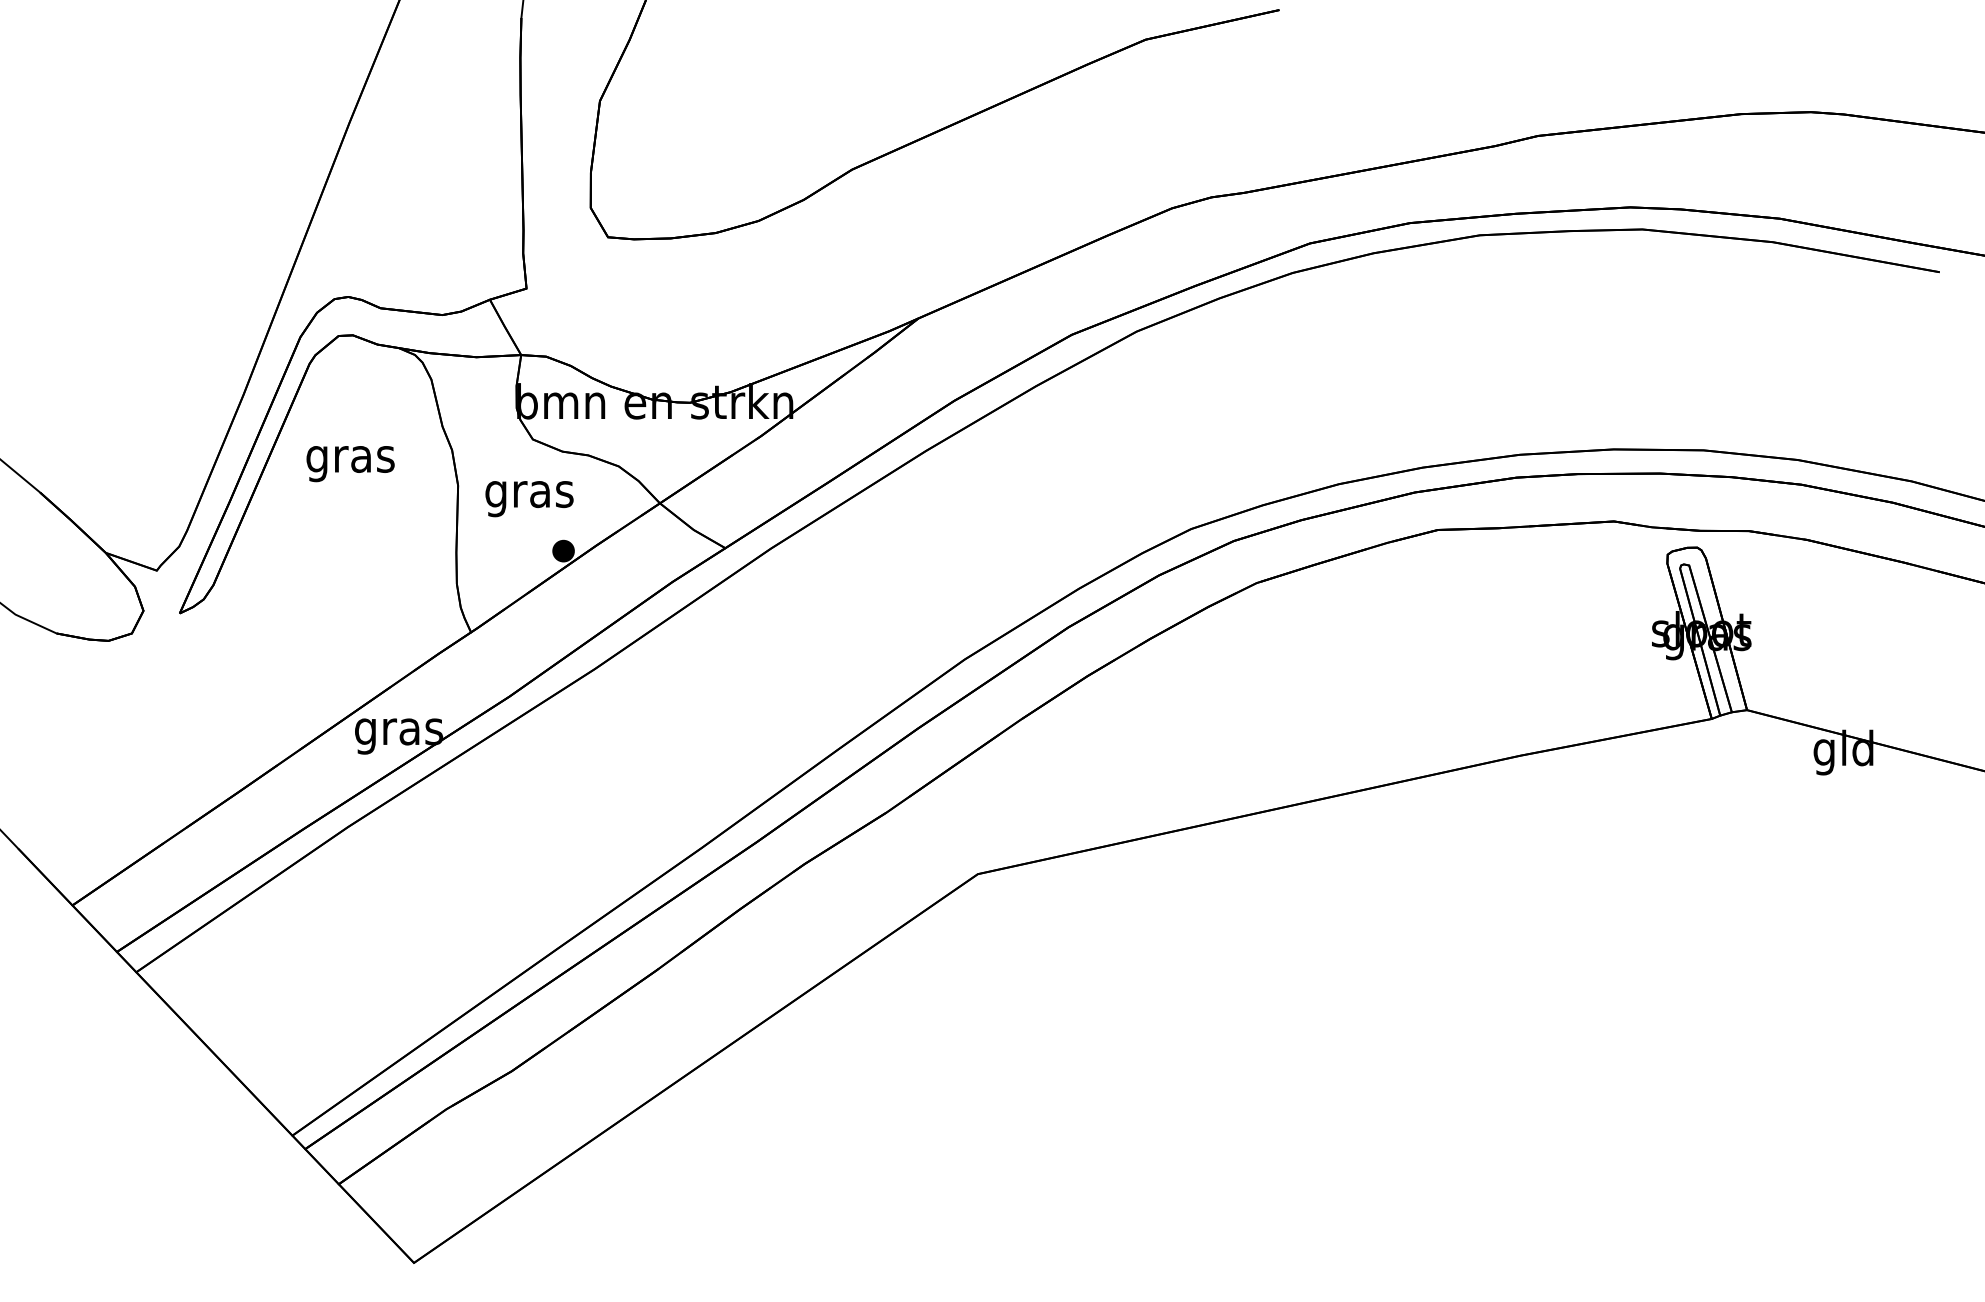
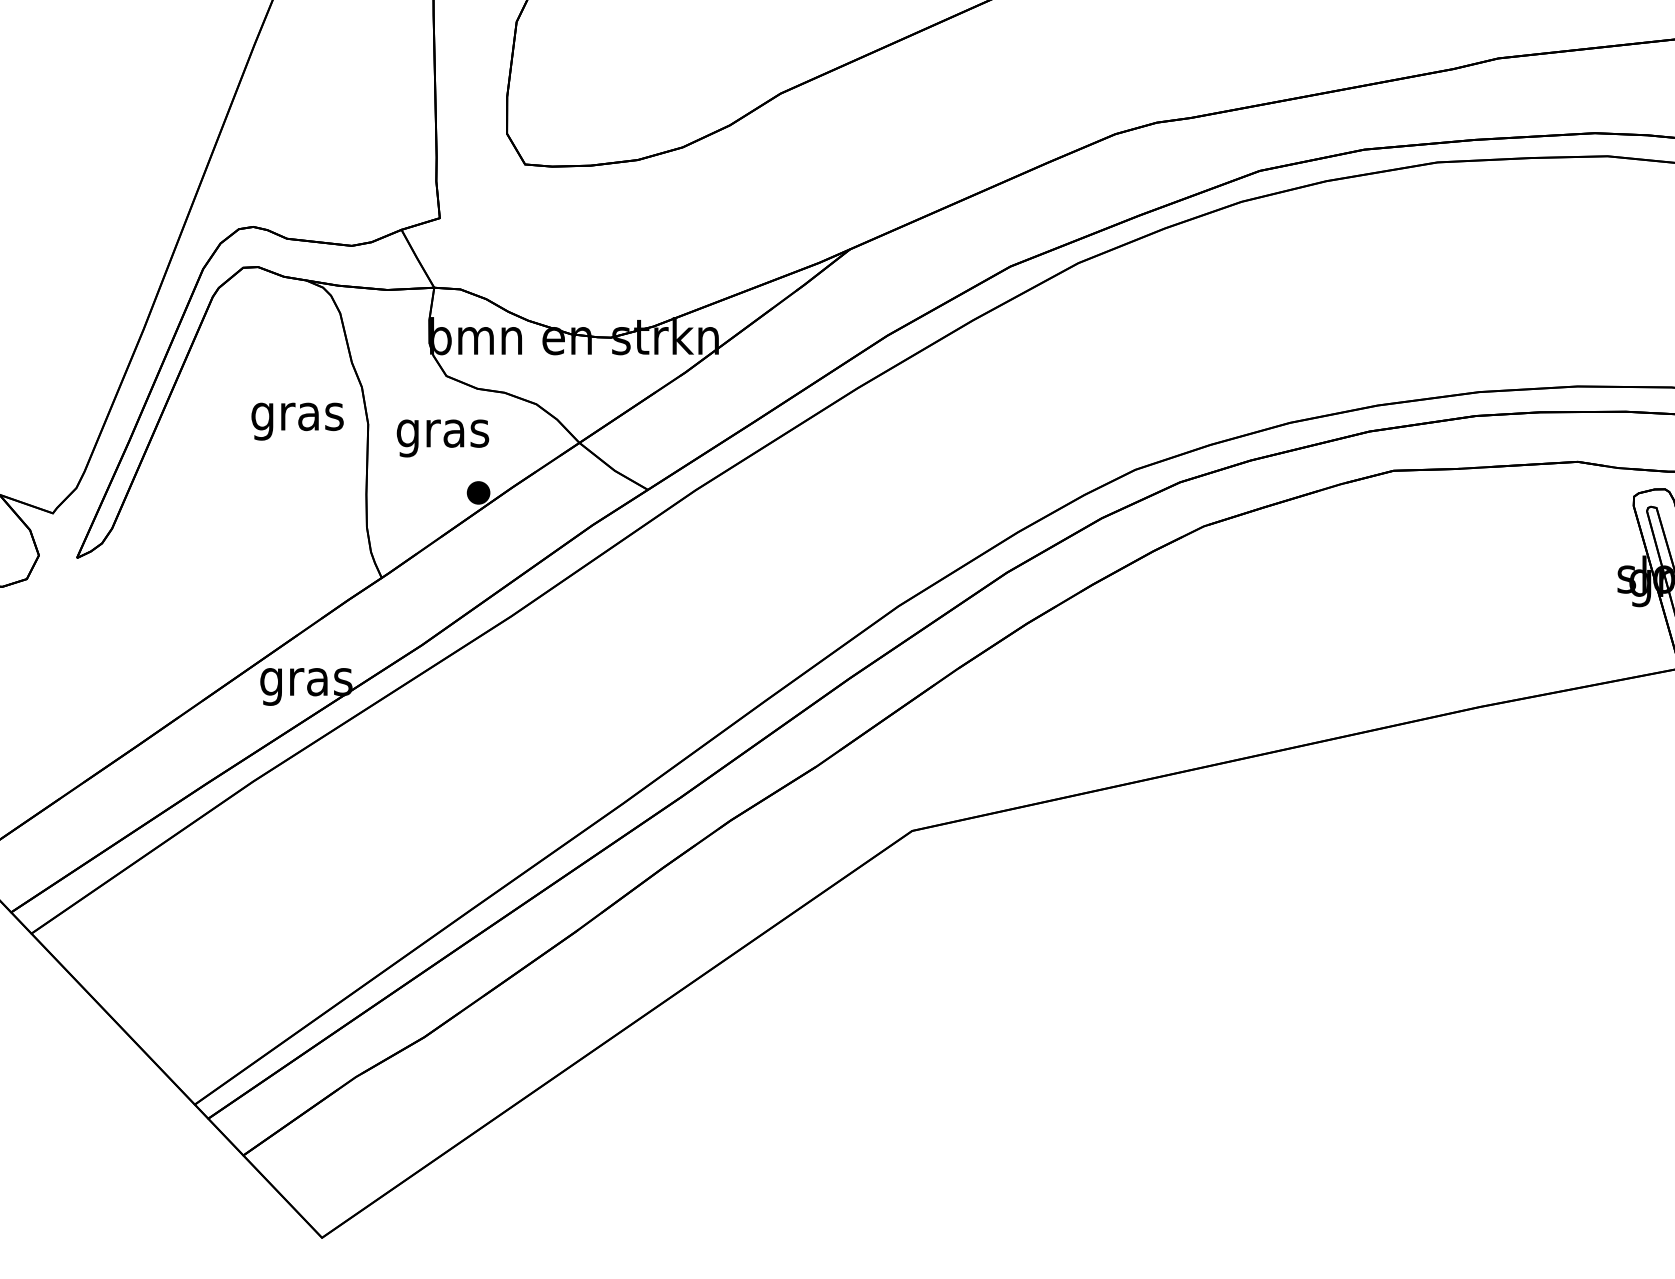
text: (350, 464) -> (297, 422), moved

